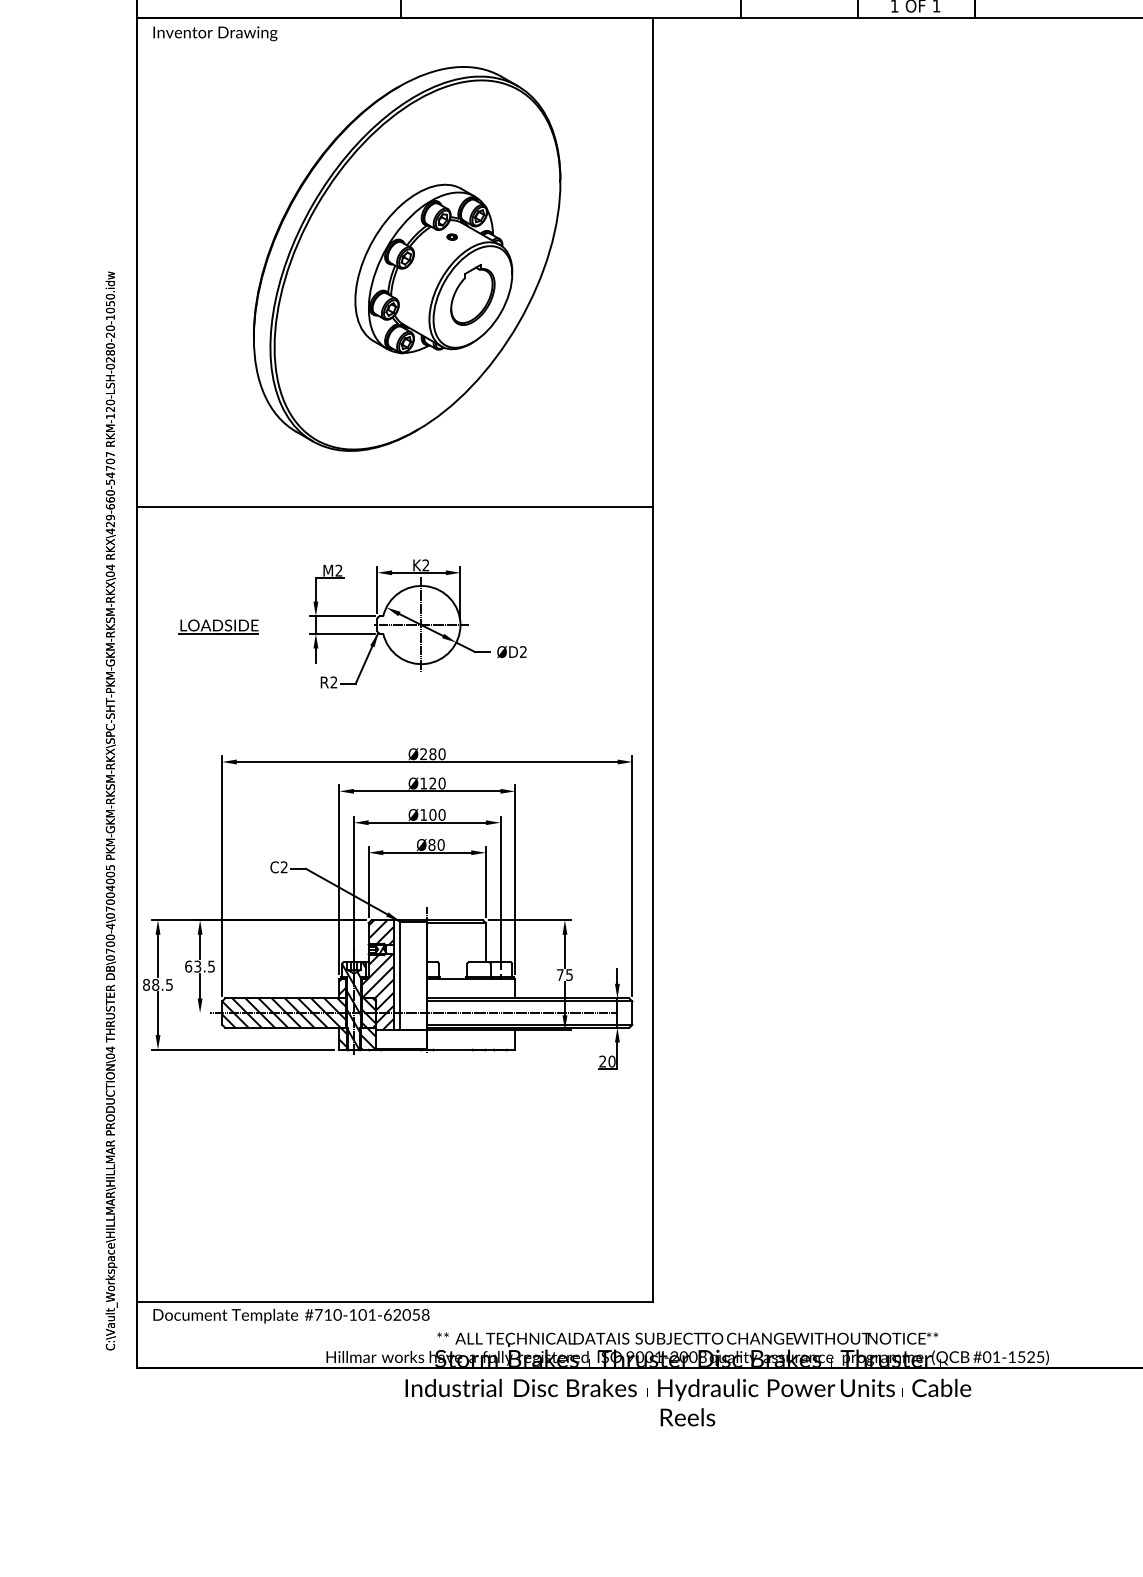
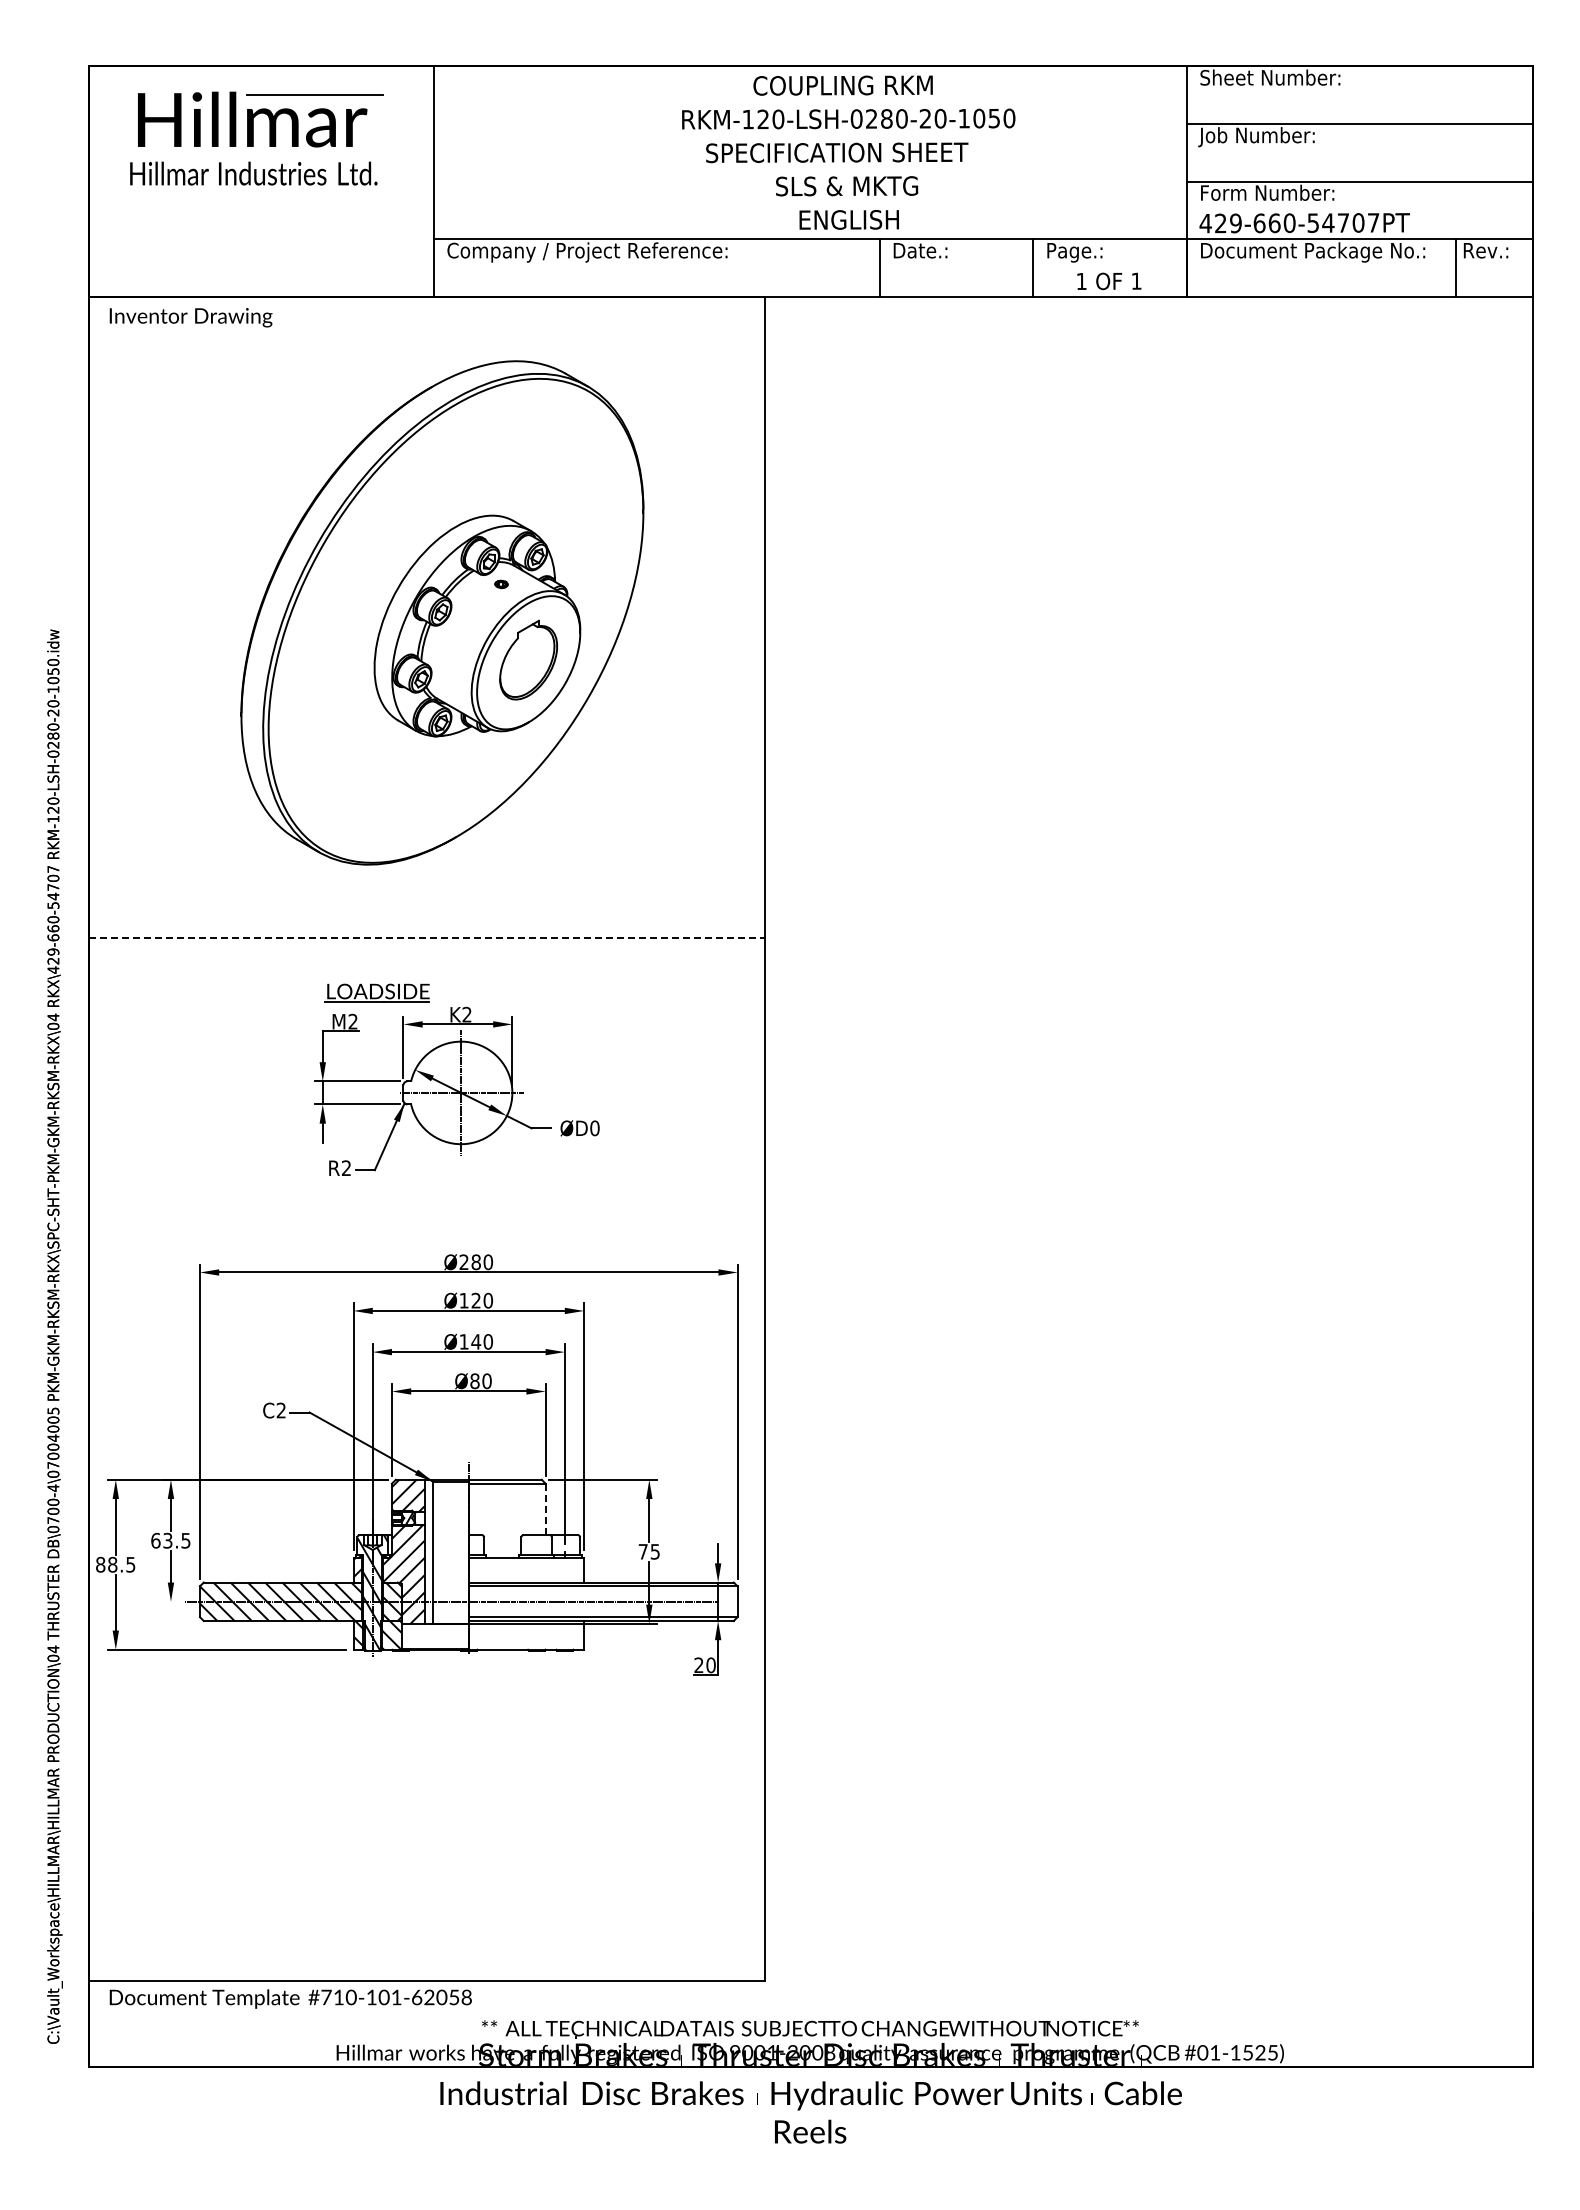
line: (395, 506) -> (427, 937), solid -> dashed
part: (218, 626) -> (376, 992), moved
text: (523, 652) -> (594, 1128), ØD2 -> ØD0
text: (433, 814) -> (476, 1341), Ø100 -> Ø140
line: (485, 942) -> (545, 1509), solid -> dashed

